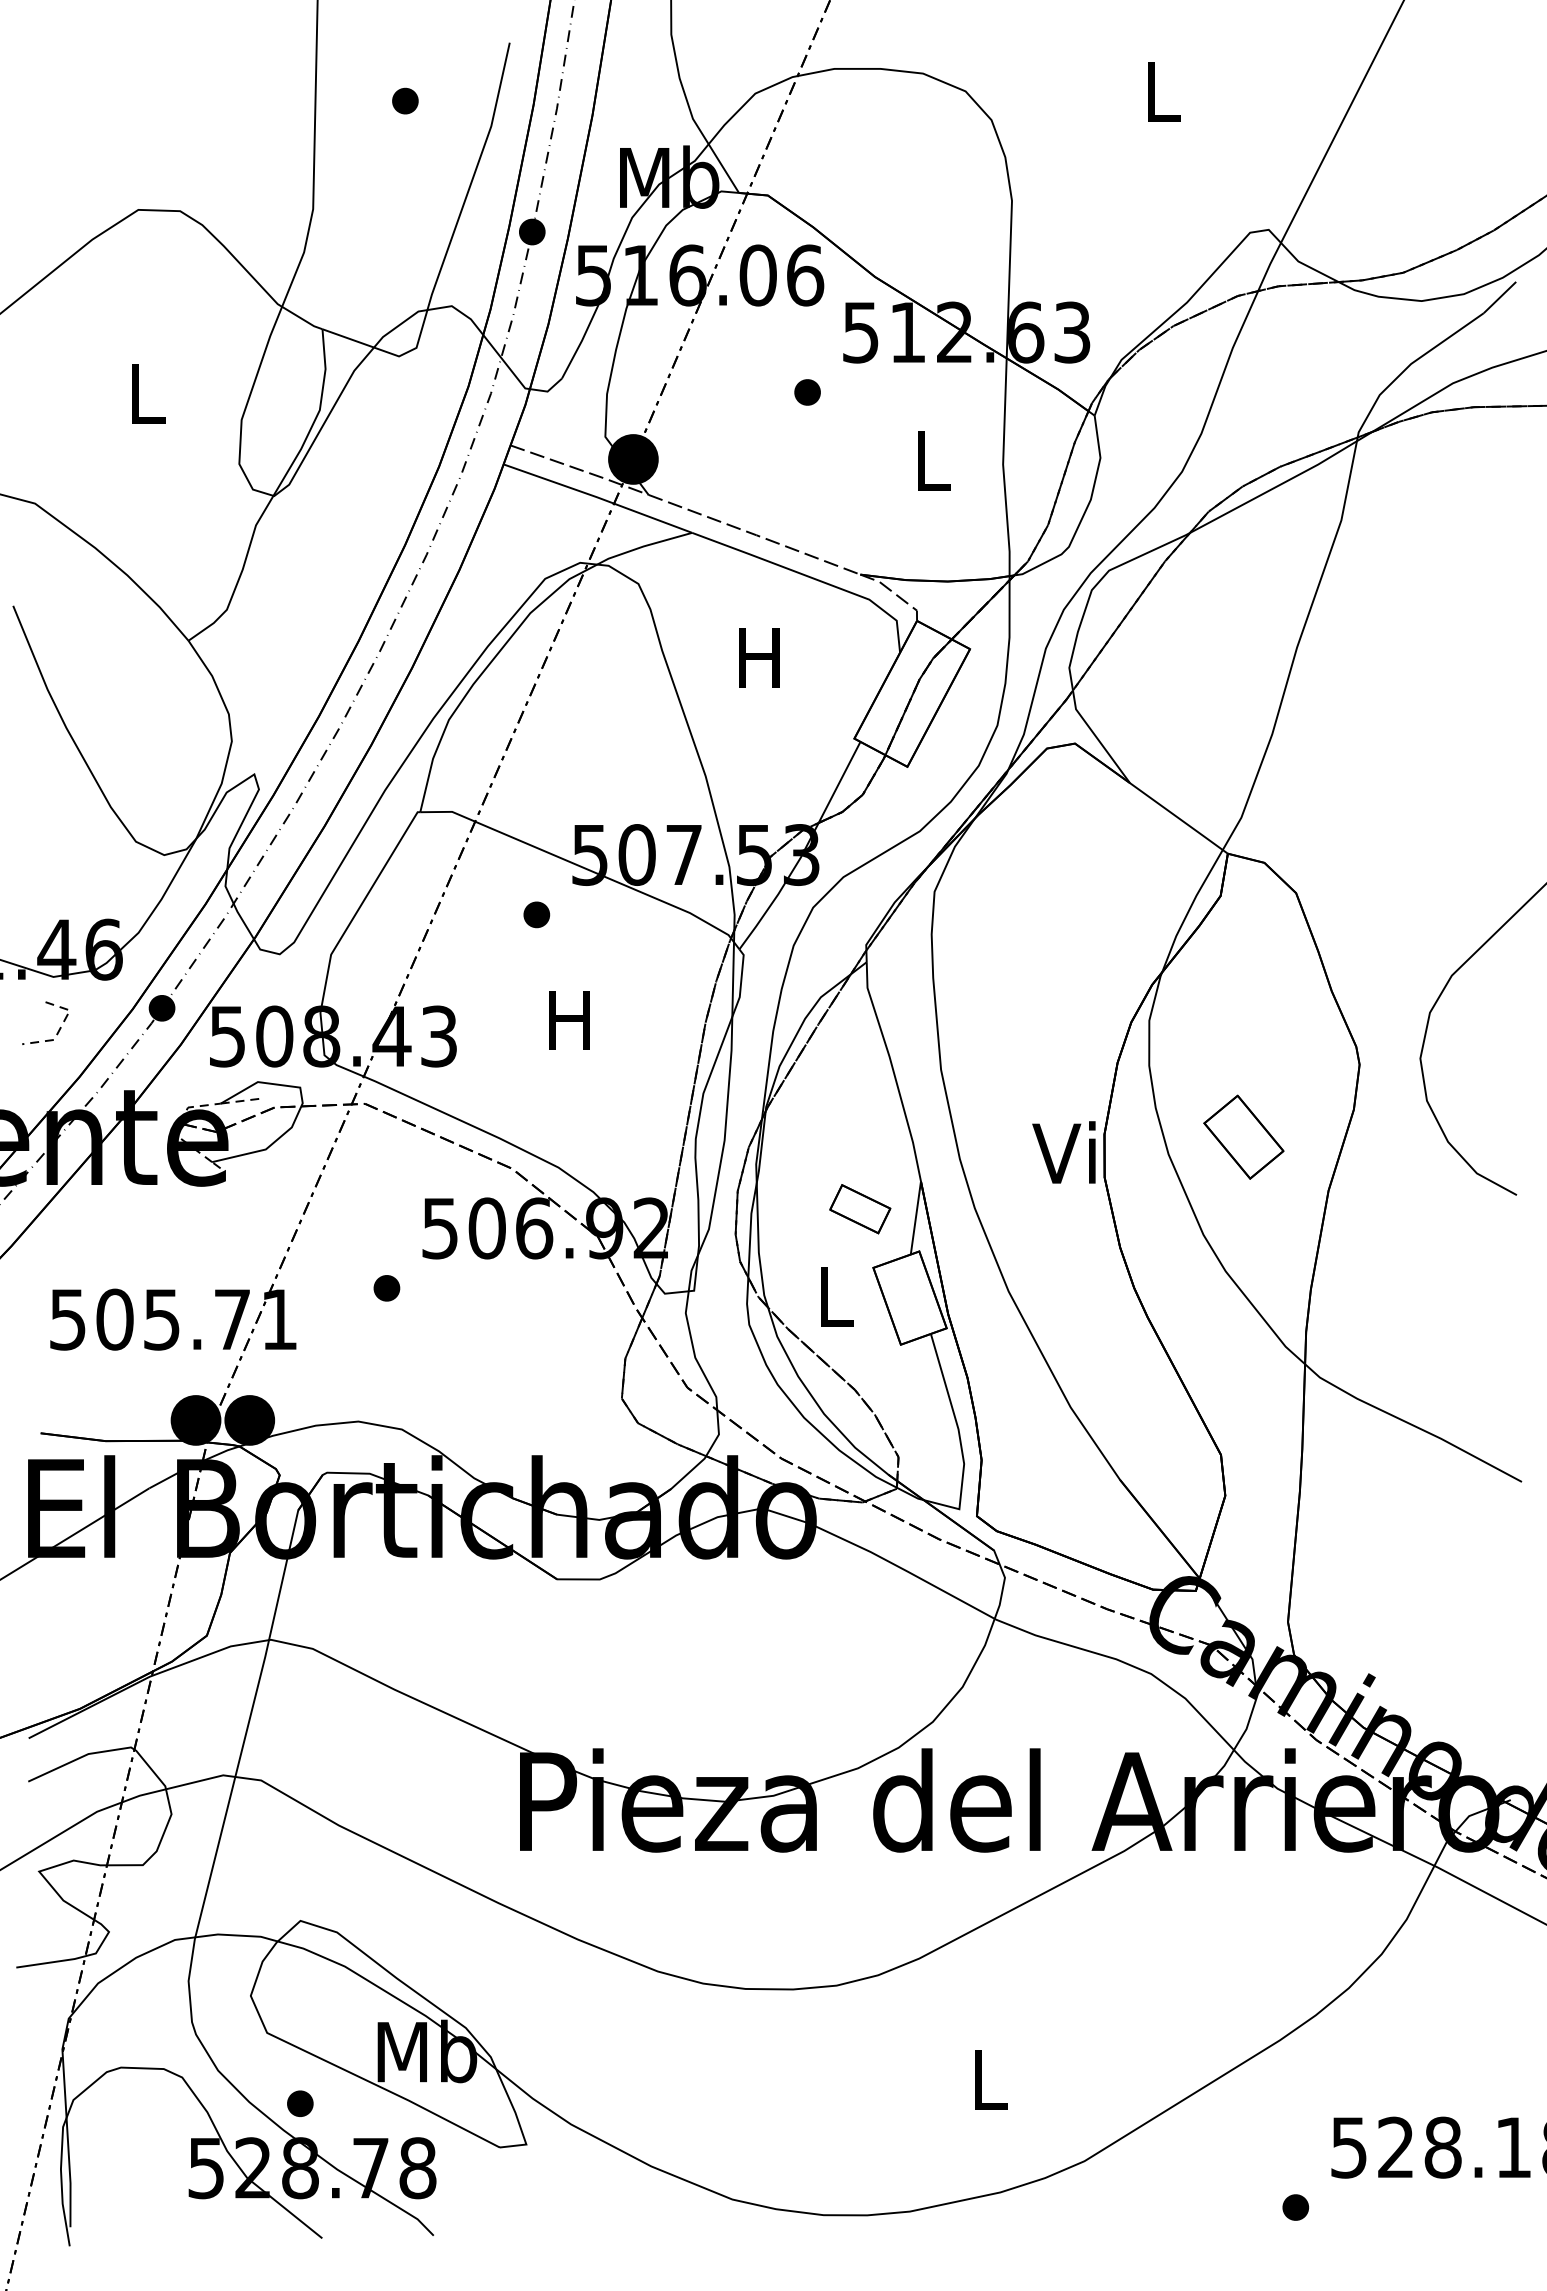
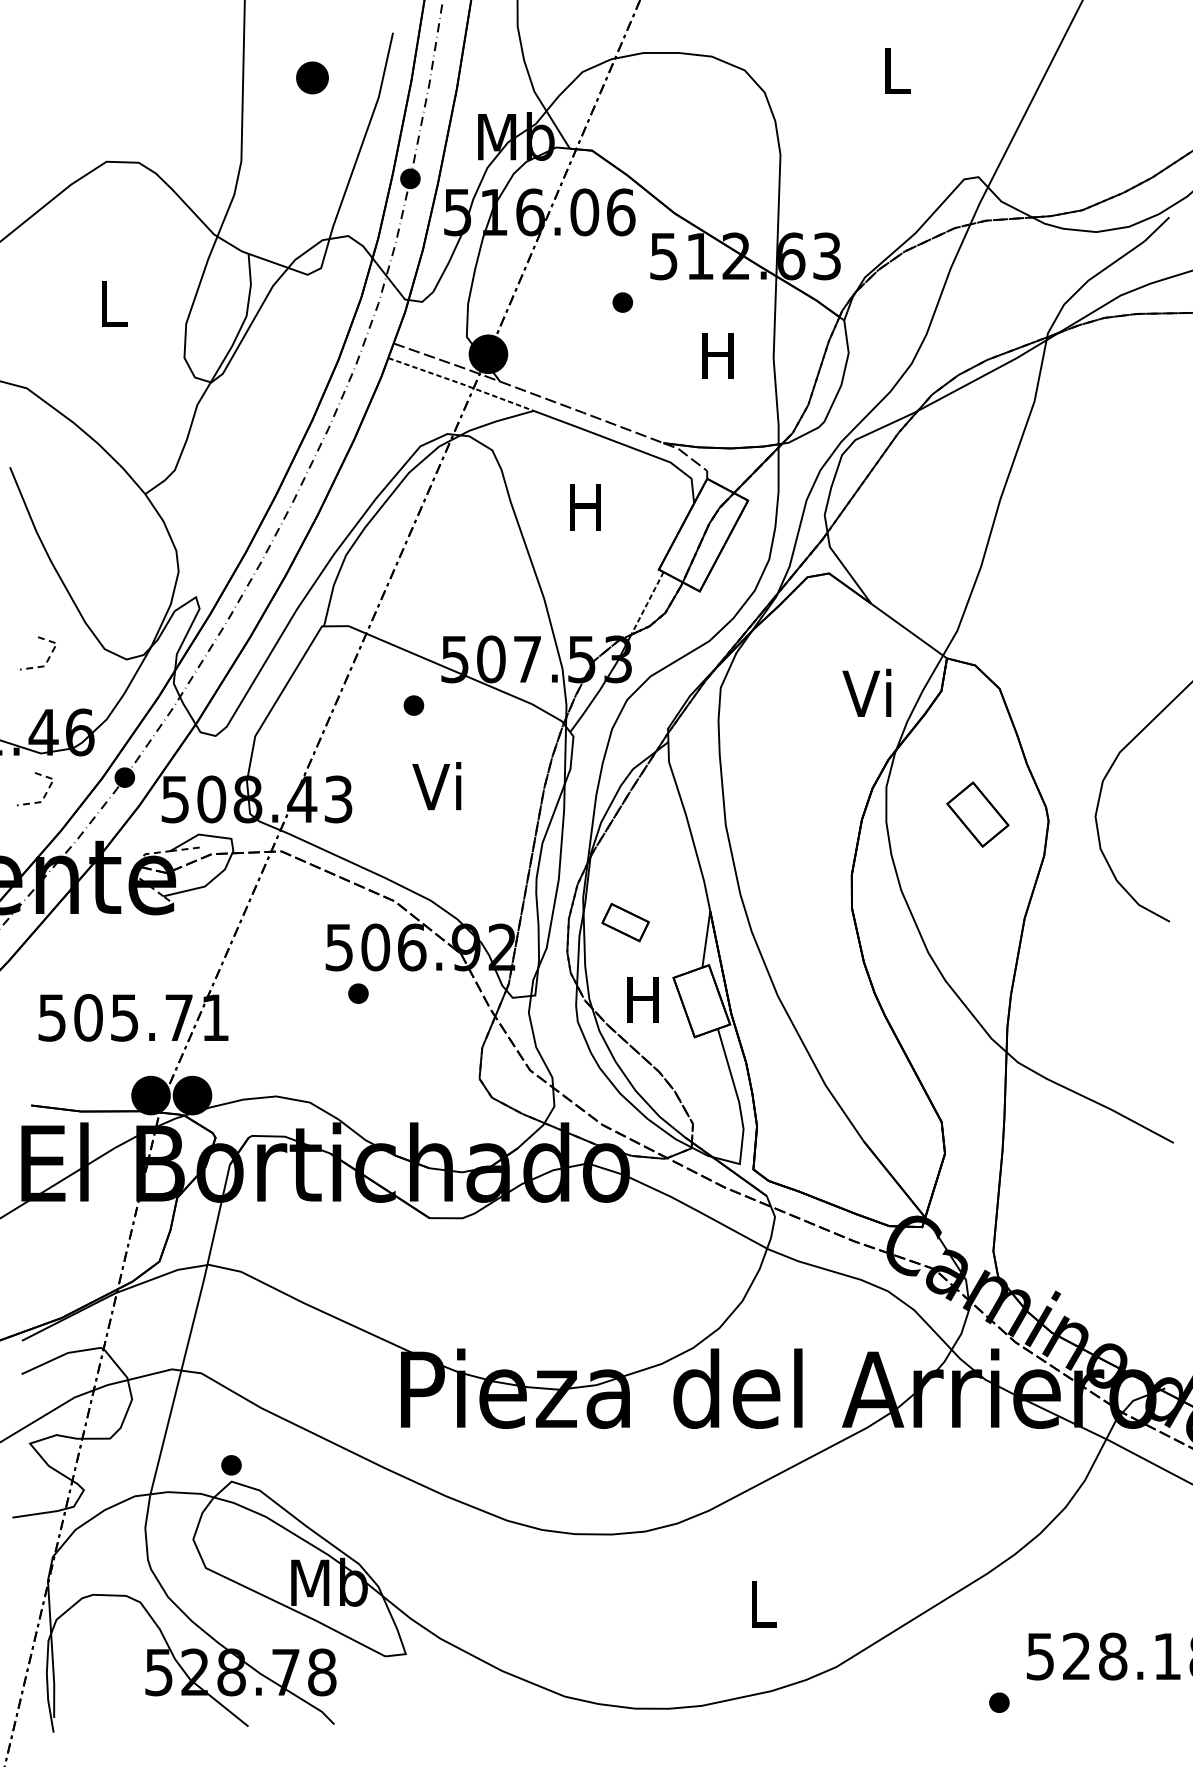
part: (405, 100) -> (312, 77), size x1.6
text: (931, 460) -> (718, 355), L -> H
line: (598, 497) -> (461, 383), solid -> dashed
line: (839, 782) -> (647, 603), solid -> dashed
line: (62, 853) -> (48, 658), added
text: (566, 1019) -> (436, 786), H -> Vi
part: (1243, 1136) -> (977, 814), moved
text: (1063, 1152) -> (866, 692), moved
part: (860, 1209) -> (625, 922), moved
part: (386, 1288) -> (358, 993), moved
text: (833, 1296) -> (642, 999), L -> H
part: (300, 2103) -> (231, 1465), moved

